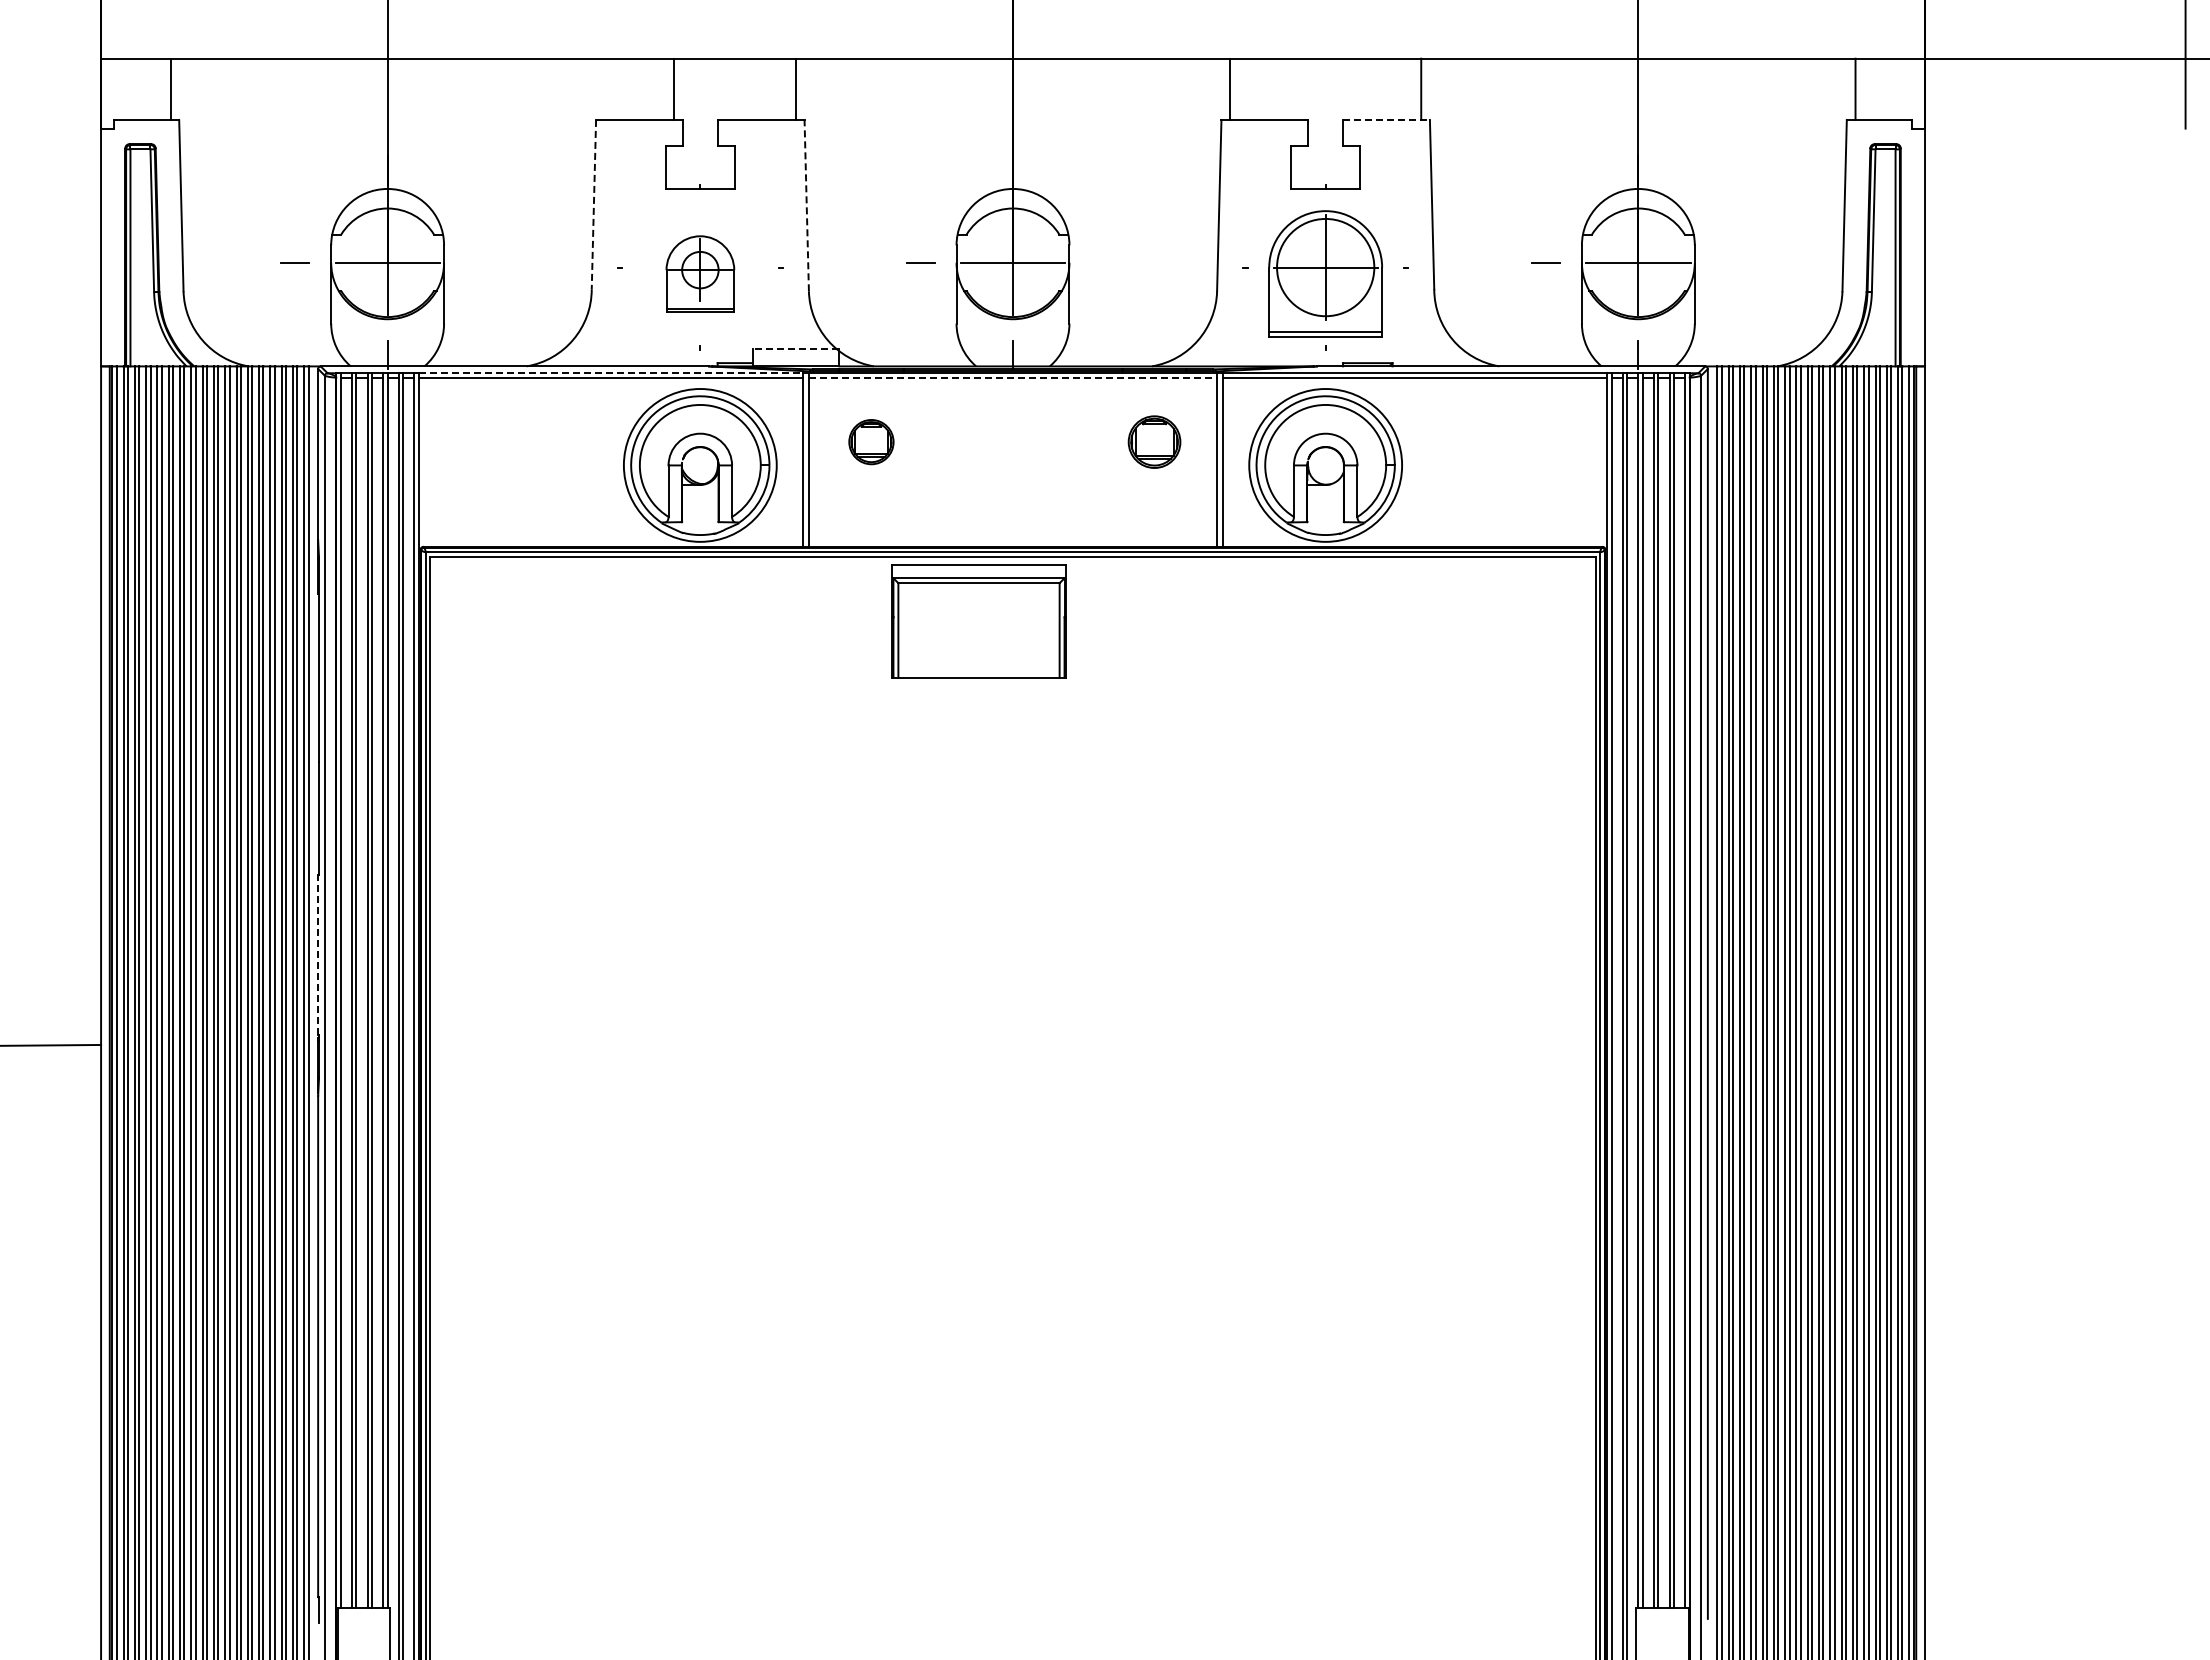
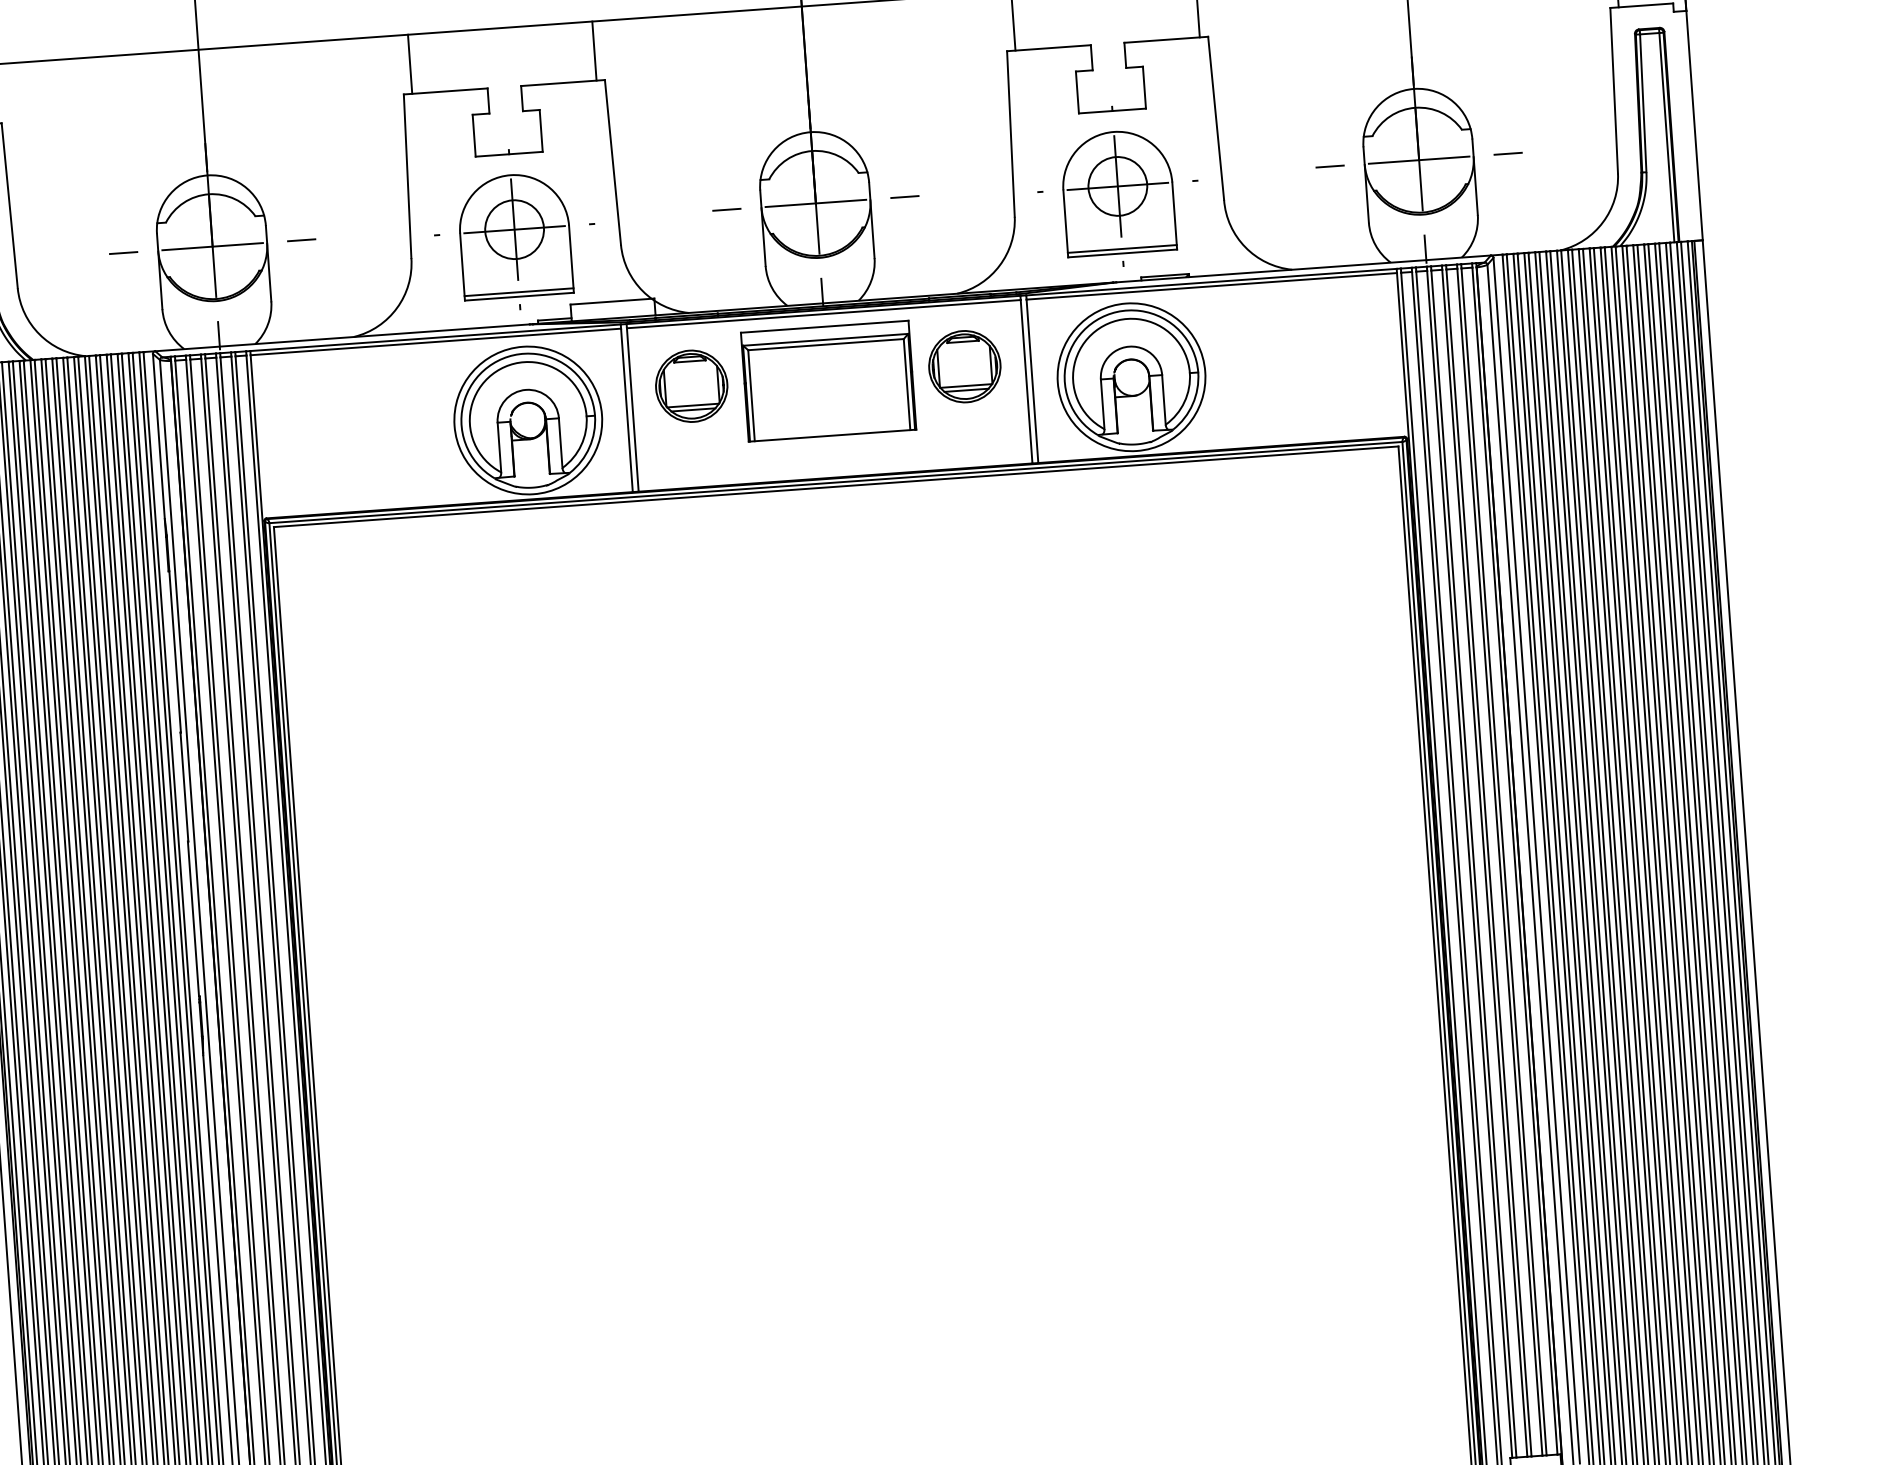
line: (673, 88) -> (409, 63), moved
line: (1386, 119) -> (1166, 39), dashed -> solid
line: (593, 204) -> (407, 176), dashed -> solid
line: (806, 205) -> (612, 162), dashed -> solid
line: (479, 262) -> (301, 240), added
line: (1105, 262) -> (905, 196), added
line: (1730, 262) -> (1507, 153), added
circle: (1325, 267) -> (1117, 186), size x0.62
part: (700, 273) -> (515, 235), size x1.67
line: (795, 349) -> (612, 302), dashed -> solid
line: (610, 373) -> (435, 338), dashed -> solid
line: (1013, 377) -> (824, 314), dashed -> solid
part: (871, 441) -> (691, 385), size x1.67
part: (1154, 441) -> (964, 366), size x1.43
part: (978, 621) -> (828, 381), moved
line: (318, 954) -> (193, 918), dashed -> solid

